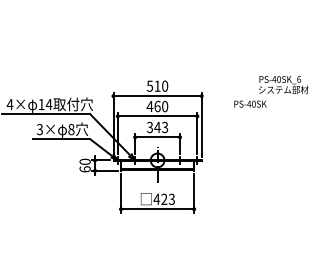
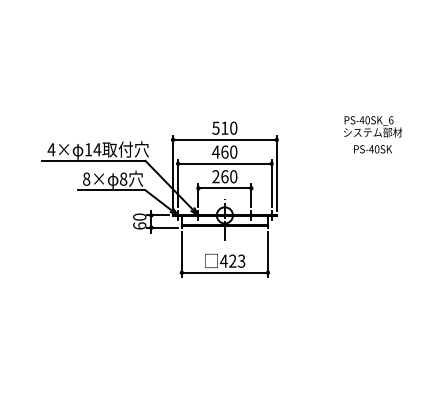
text: (250, 104) -> (372, 149), moved
text: (157, 127) -> (224, 176), 343 -> 260
text: (39, 128) -> (86, 178), 3× -> 8×

